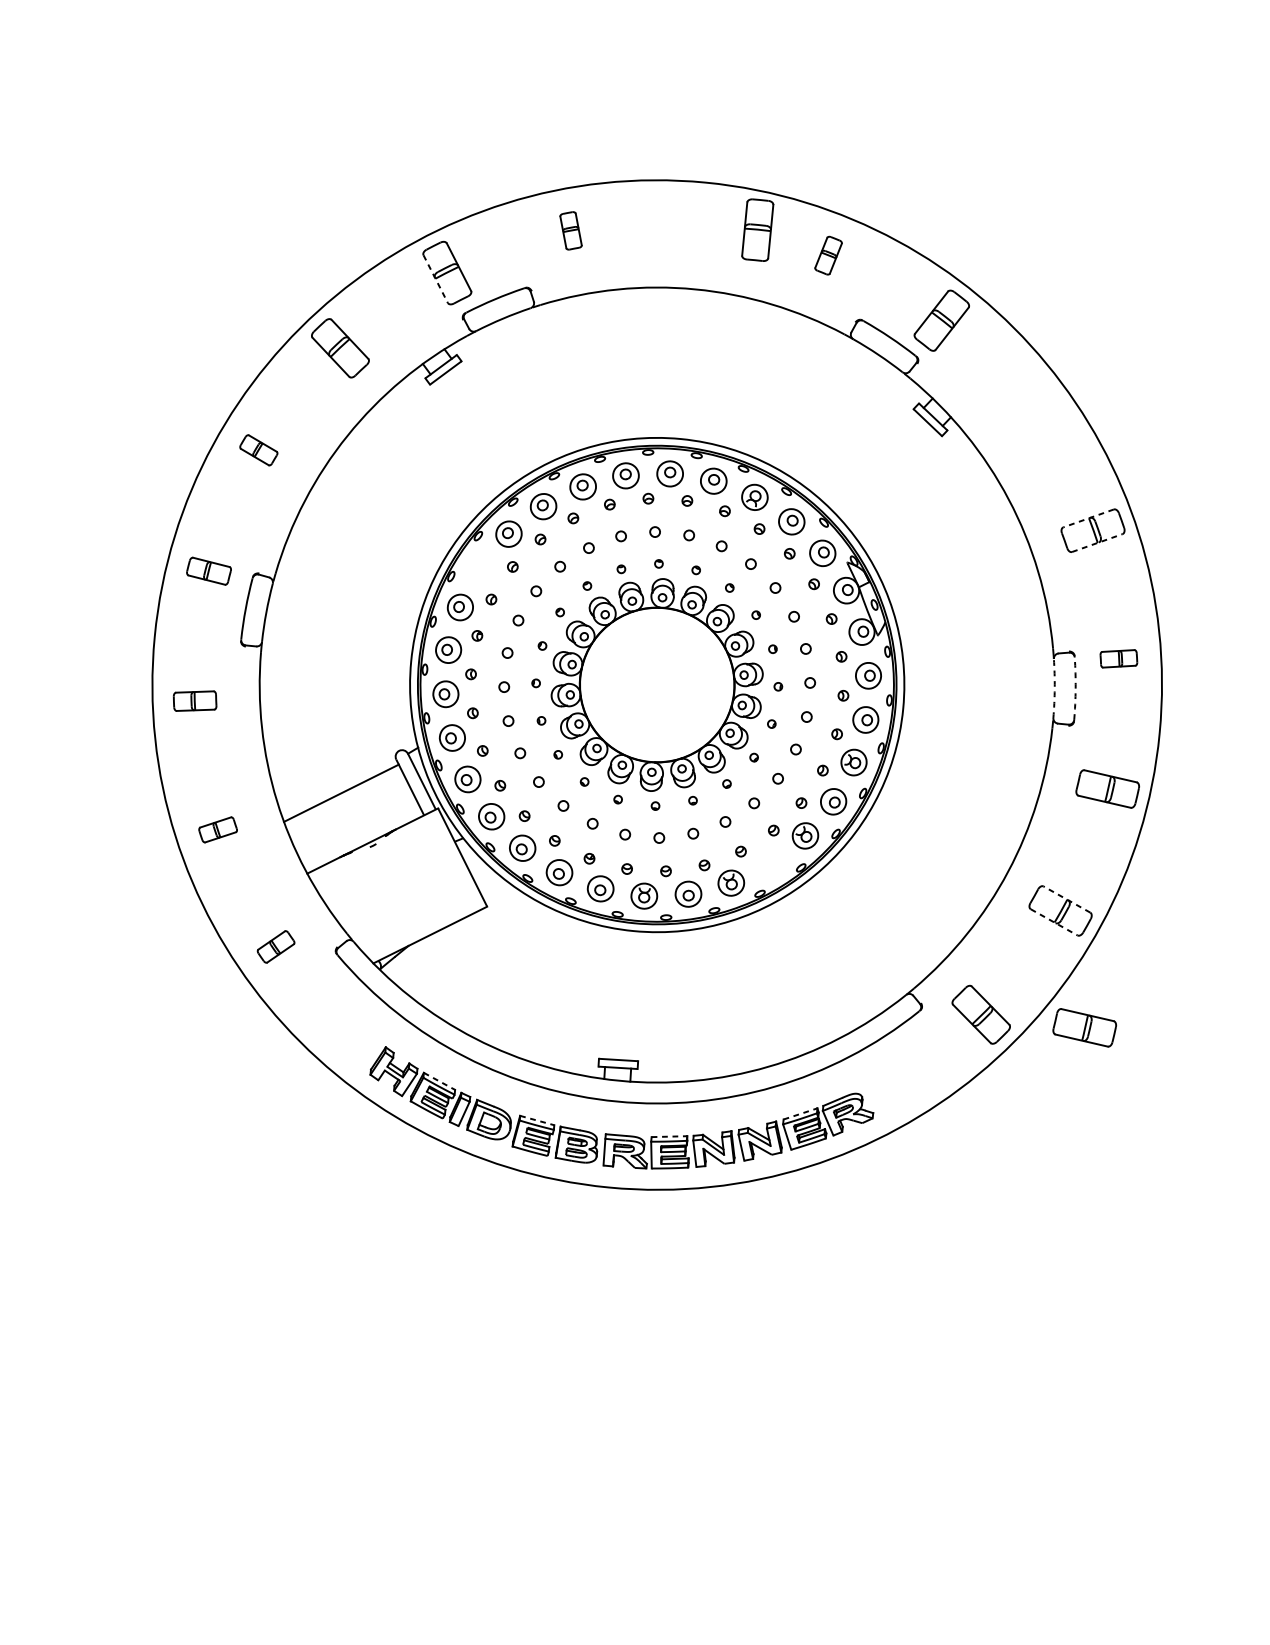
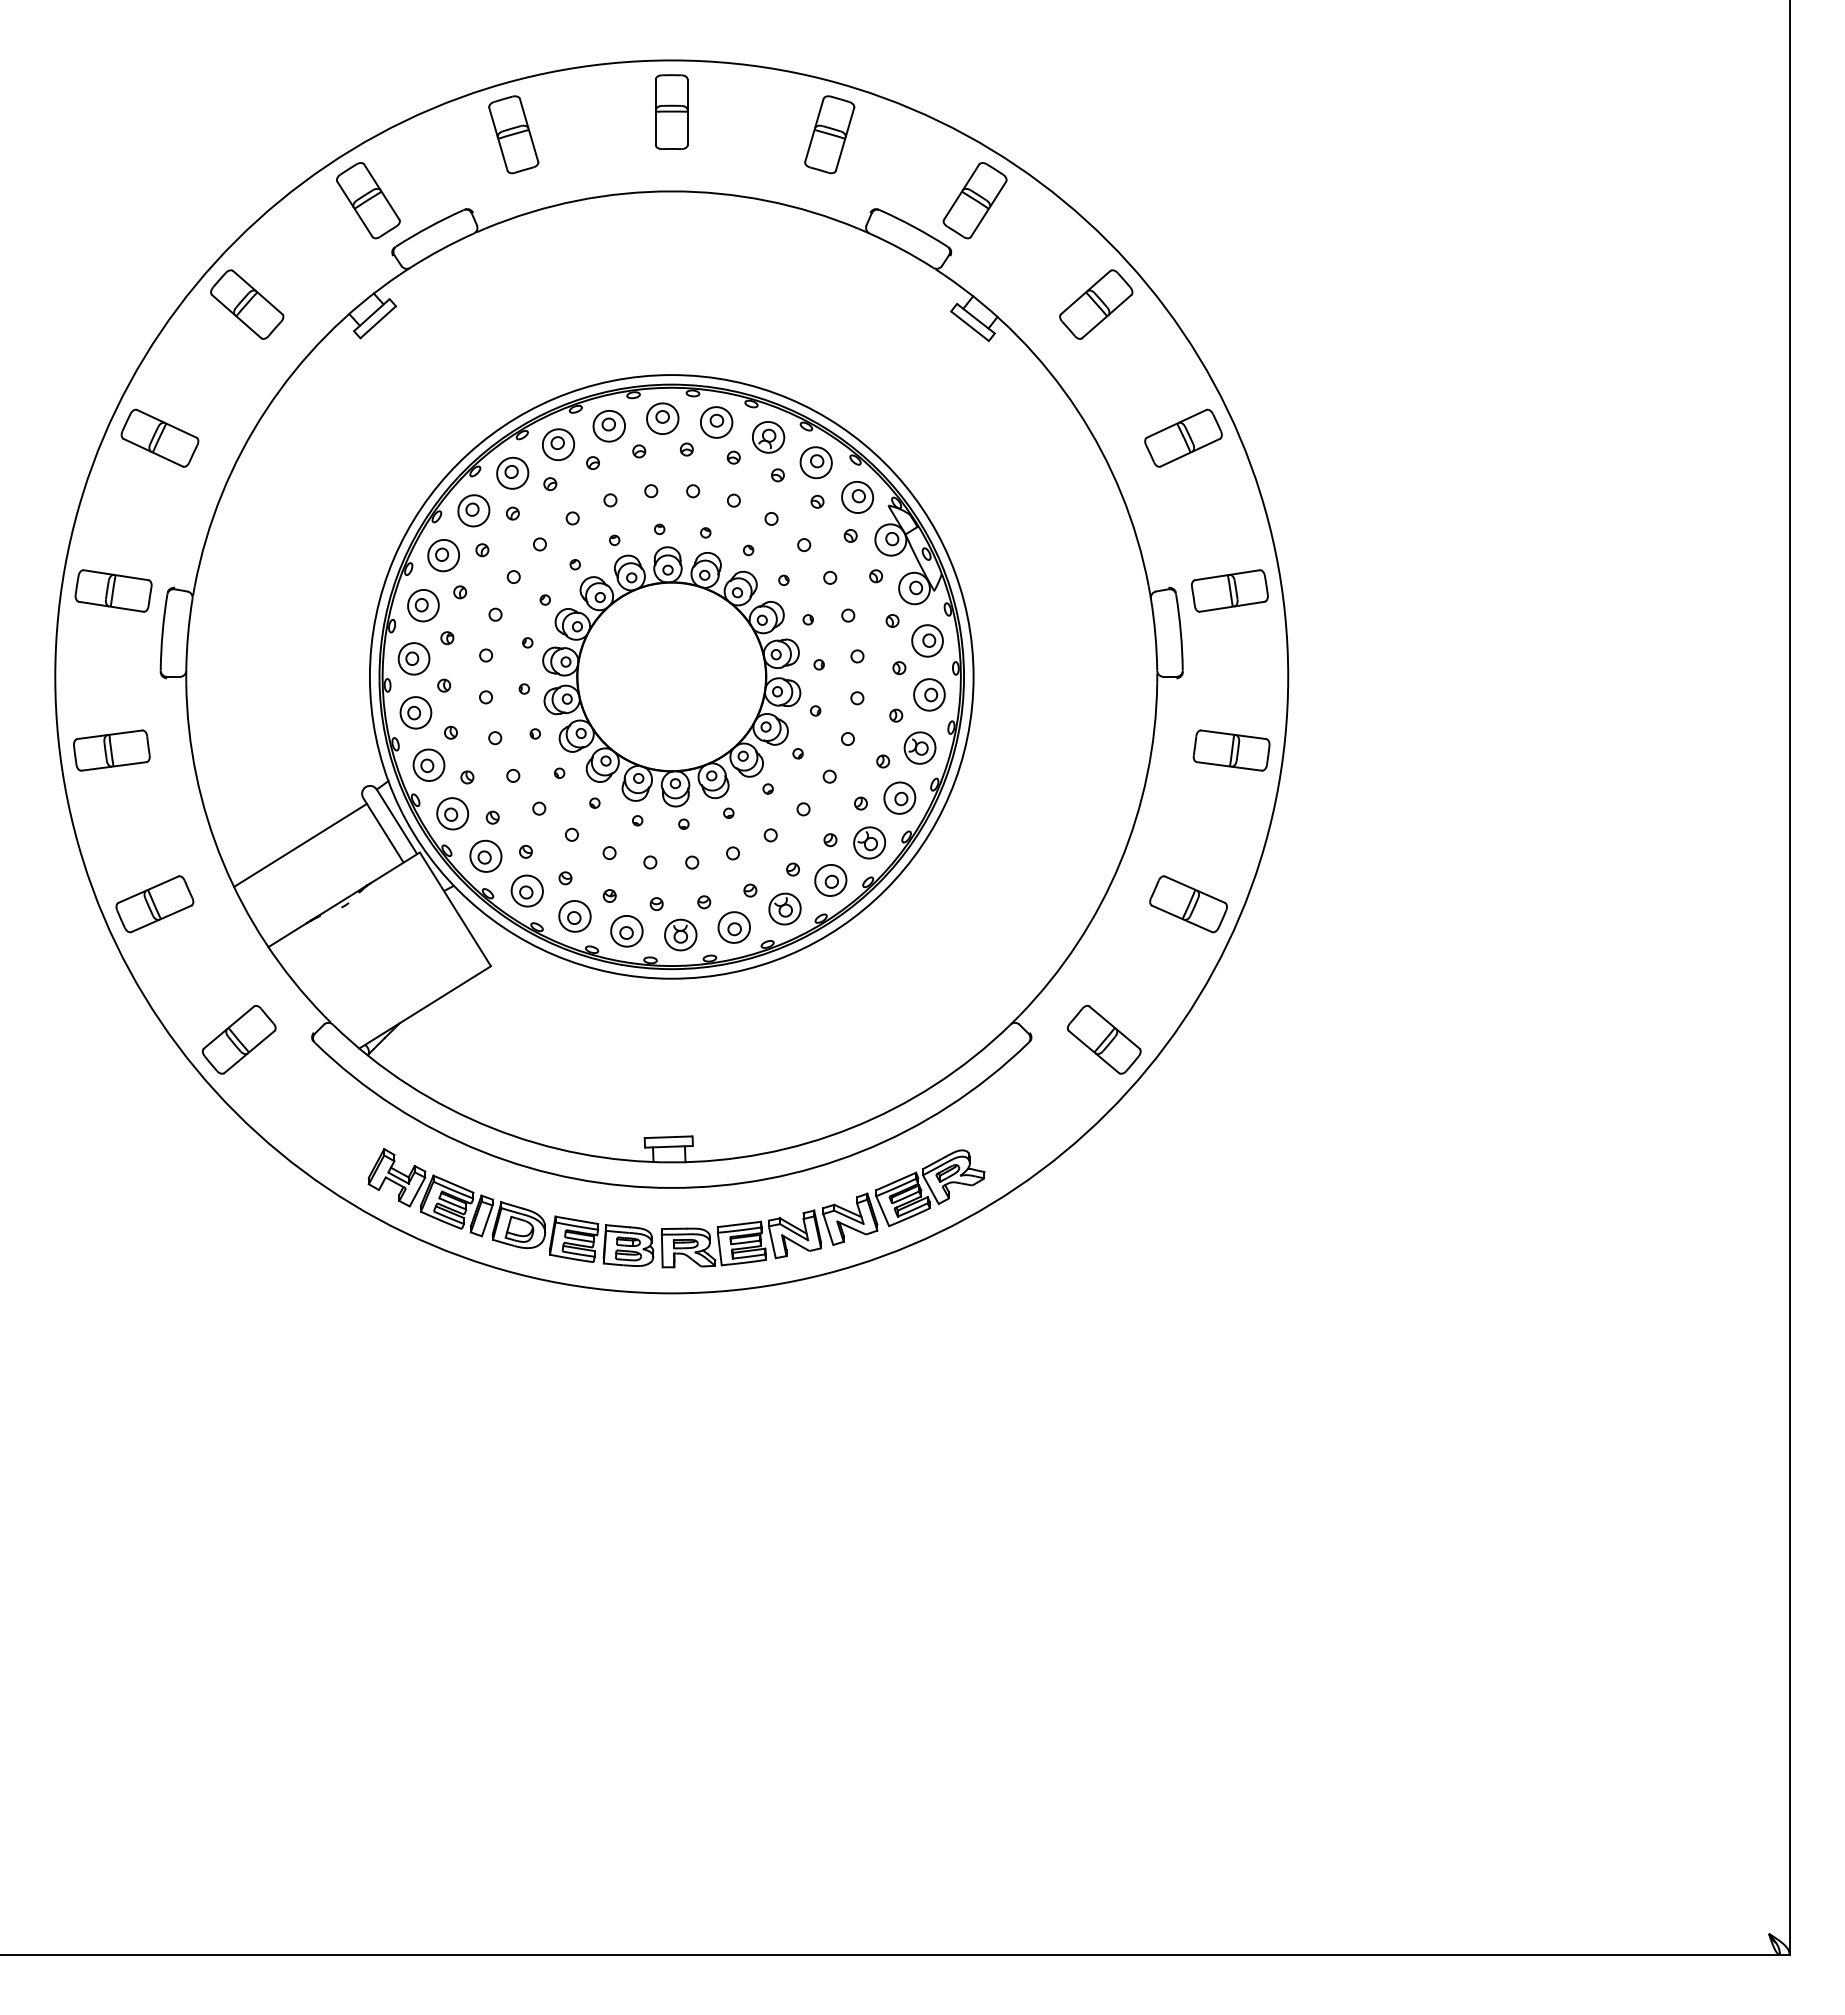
part: (757, 229) -> (671, 111), moved
part: (570, 230) -> (513, 134), size x1.67
part: (828, 255) -> (829, 134), size x1.67
line: (435, 279) -> (354, 209), dashed -> solid
part: (1032, 414) -> (1096, 304), added
part: (258, 449) -> (159, 437), size x1.67
line: (1088, 518) -> (1176, 423), dashed -> solid
line: (1097, 542) -> (1190, 452), dashed -> solid
part: (480, 568) -> (443, 555), added
part: (209, 570) -> (113, 590), size x1.43
part: (1118, 658) -> (1229, 590), size x1.67
arc: (1054, 688) -> (1155, 634), dashed -> solid
arc: (1075, 688) -> (1180, 632), dashed -> solid
part: (194, 701) -> (111, 750), size x1.43
part: (217, 829) -> (154, 904), size x1.67
part: (770, 863) -> (830, 880), added
line: (1066, 899) -> (1194, 889), dashed -> solid
line: (1054, 922) -> (1182, 918), dashed -> solid
part: (275, 946) -> (238, 1039), size x1.67
part: (1084, 1027) -> (1231, 1043), removed
line: (439, 1081) -> (453, 1184), dashed -> solid
line: (800, 1113) -> (896, 1181), dashed -> solid
line: (536, 1120) -> (576, 1220), dashed -> solid
line: (669, 1136) -> (739, 1224), dashed -> solid

